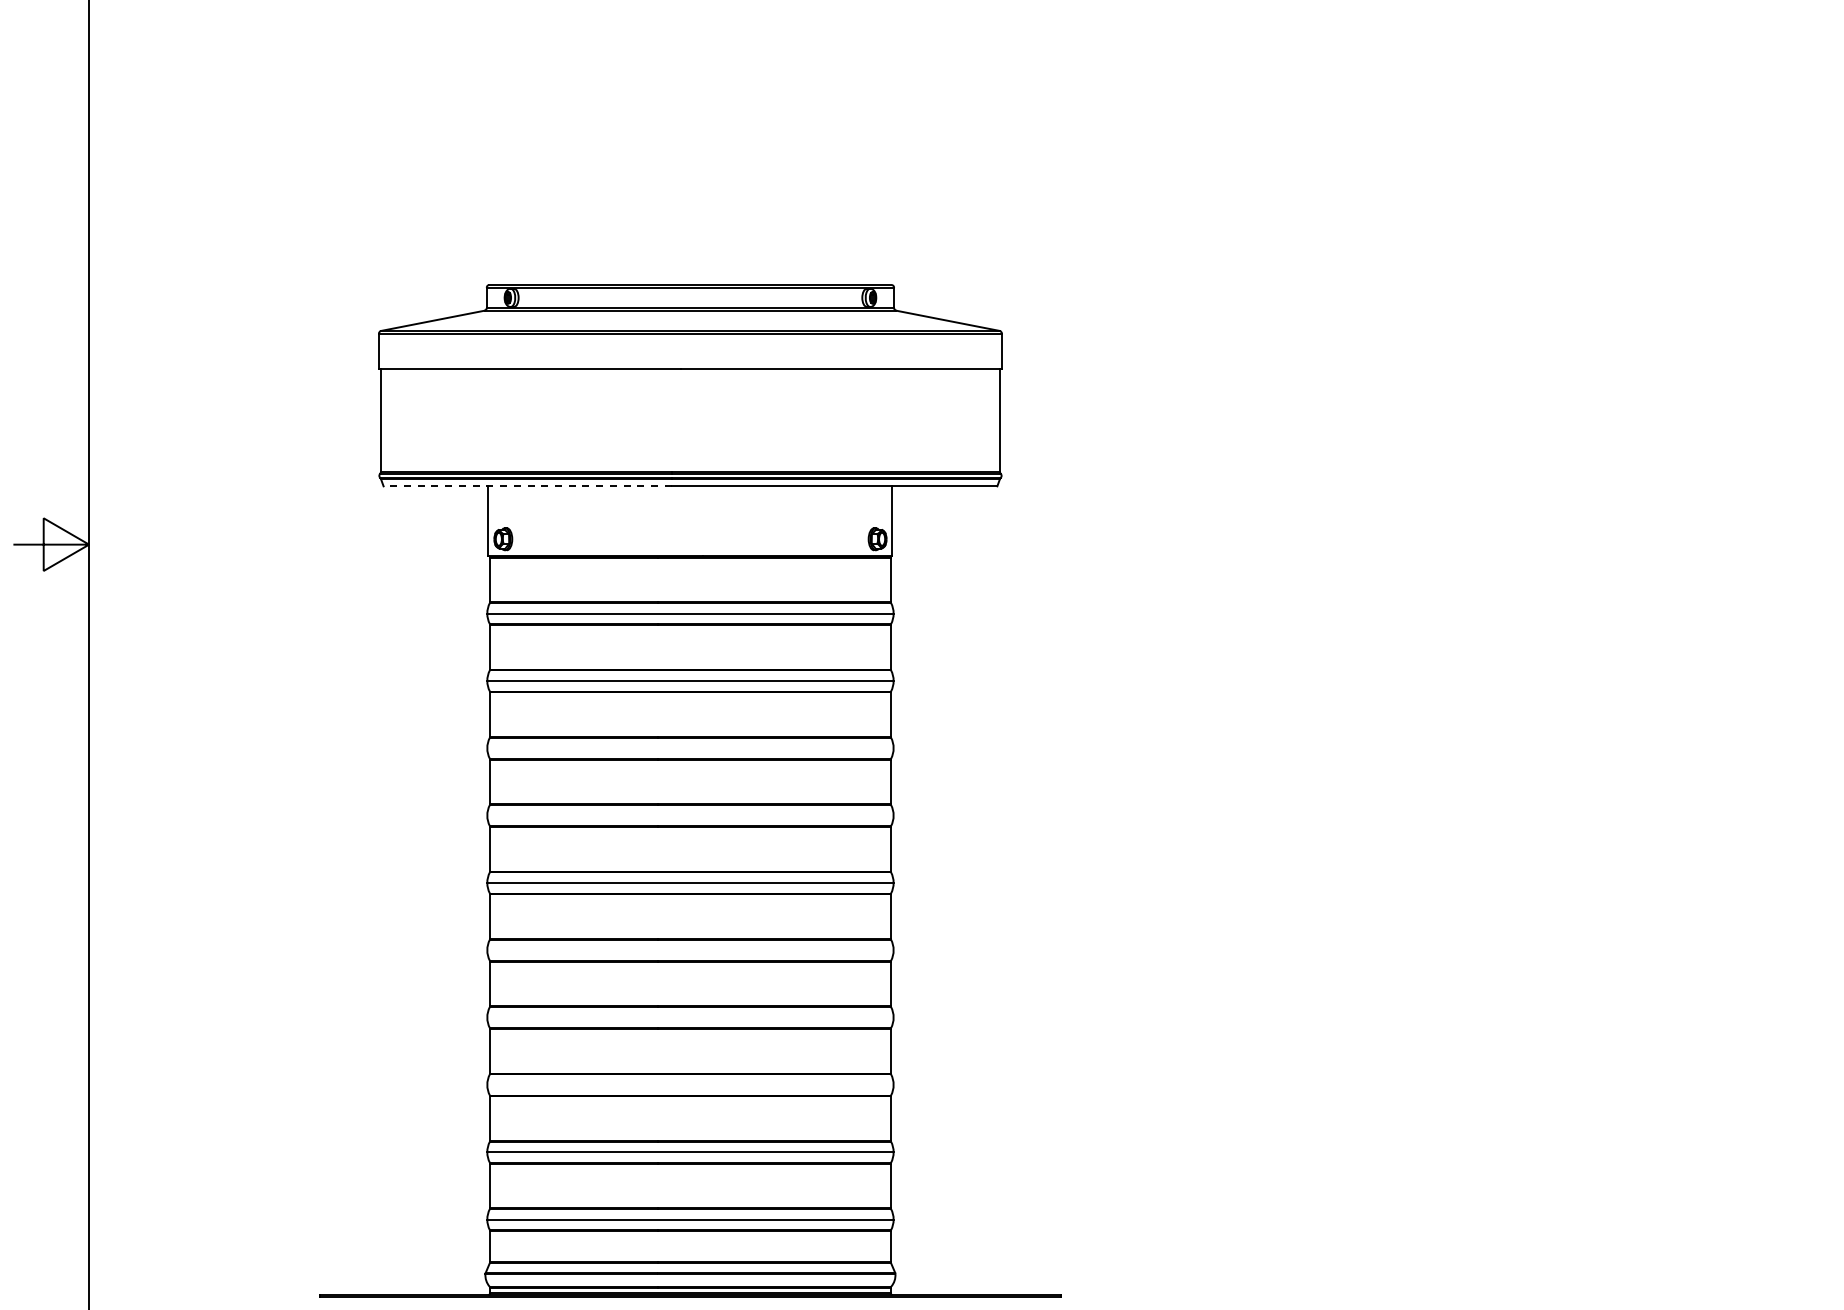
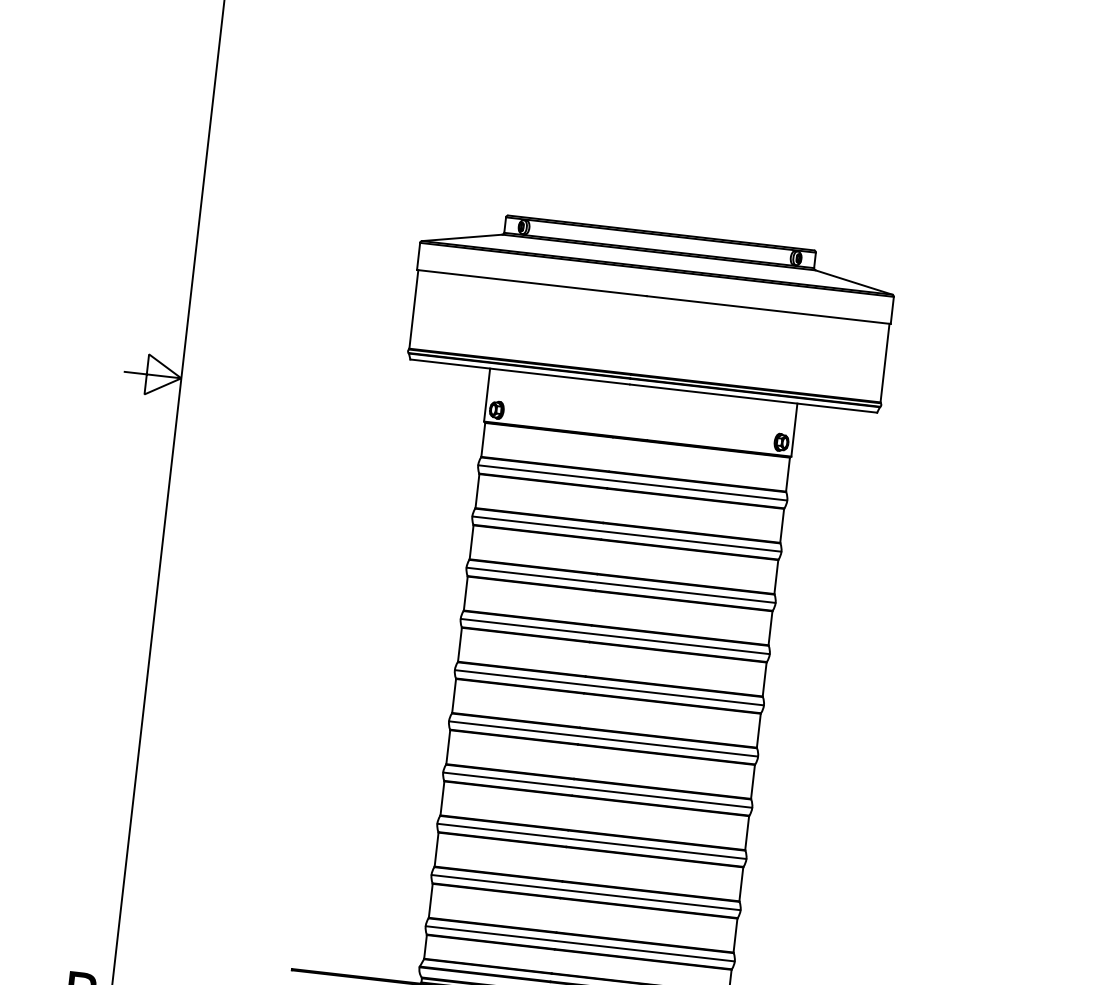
line: (527, 486) -> (519, 372), dashed -> solid
line: (690, 748) -> (621, 585), added
line: (690, 815) -> (615, 636), added
line: (690, 950) -> (603, 739), added
line: (690, 1017) -> (597, 790), added
line: (690, 1084) -> (591, 841), added

